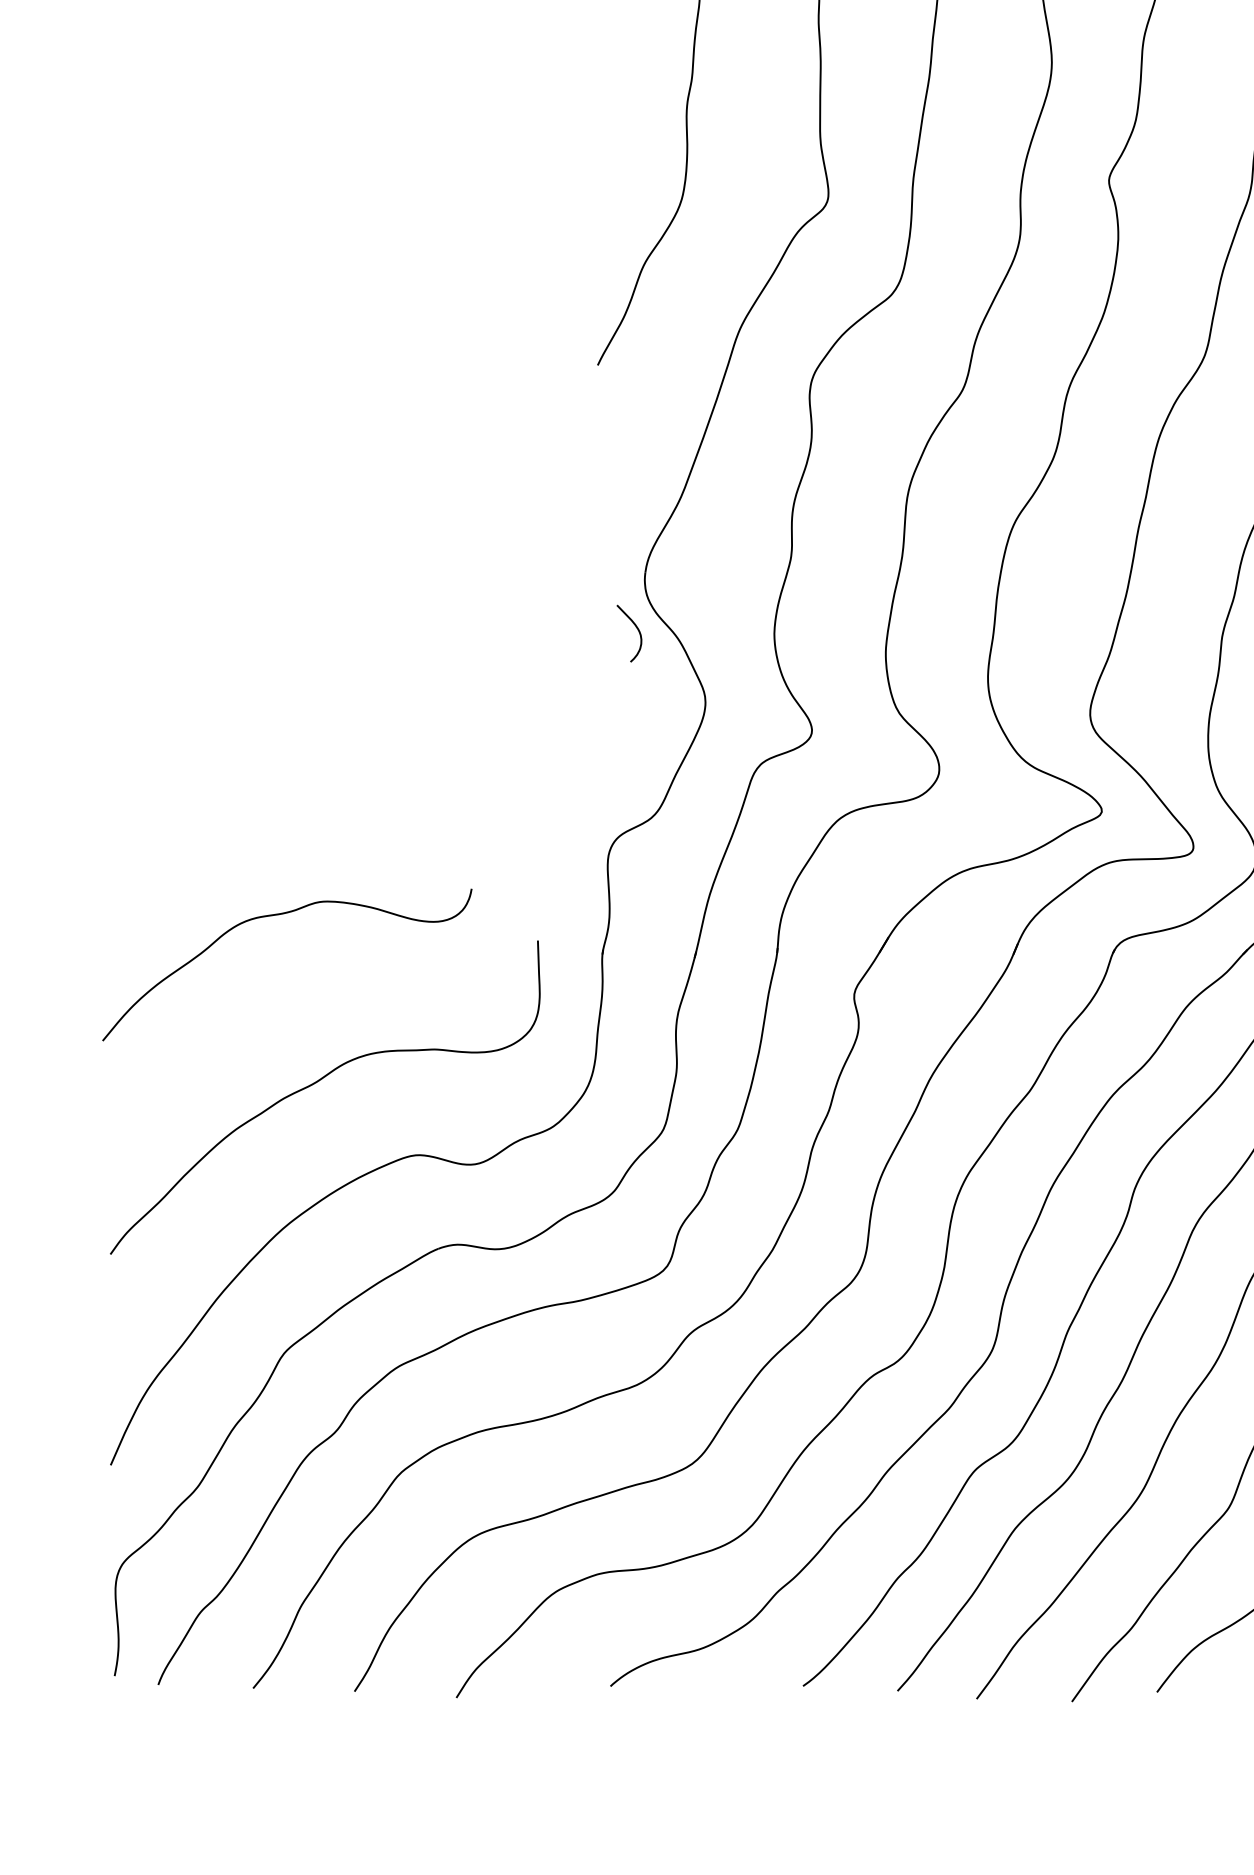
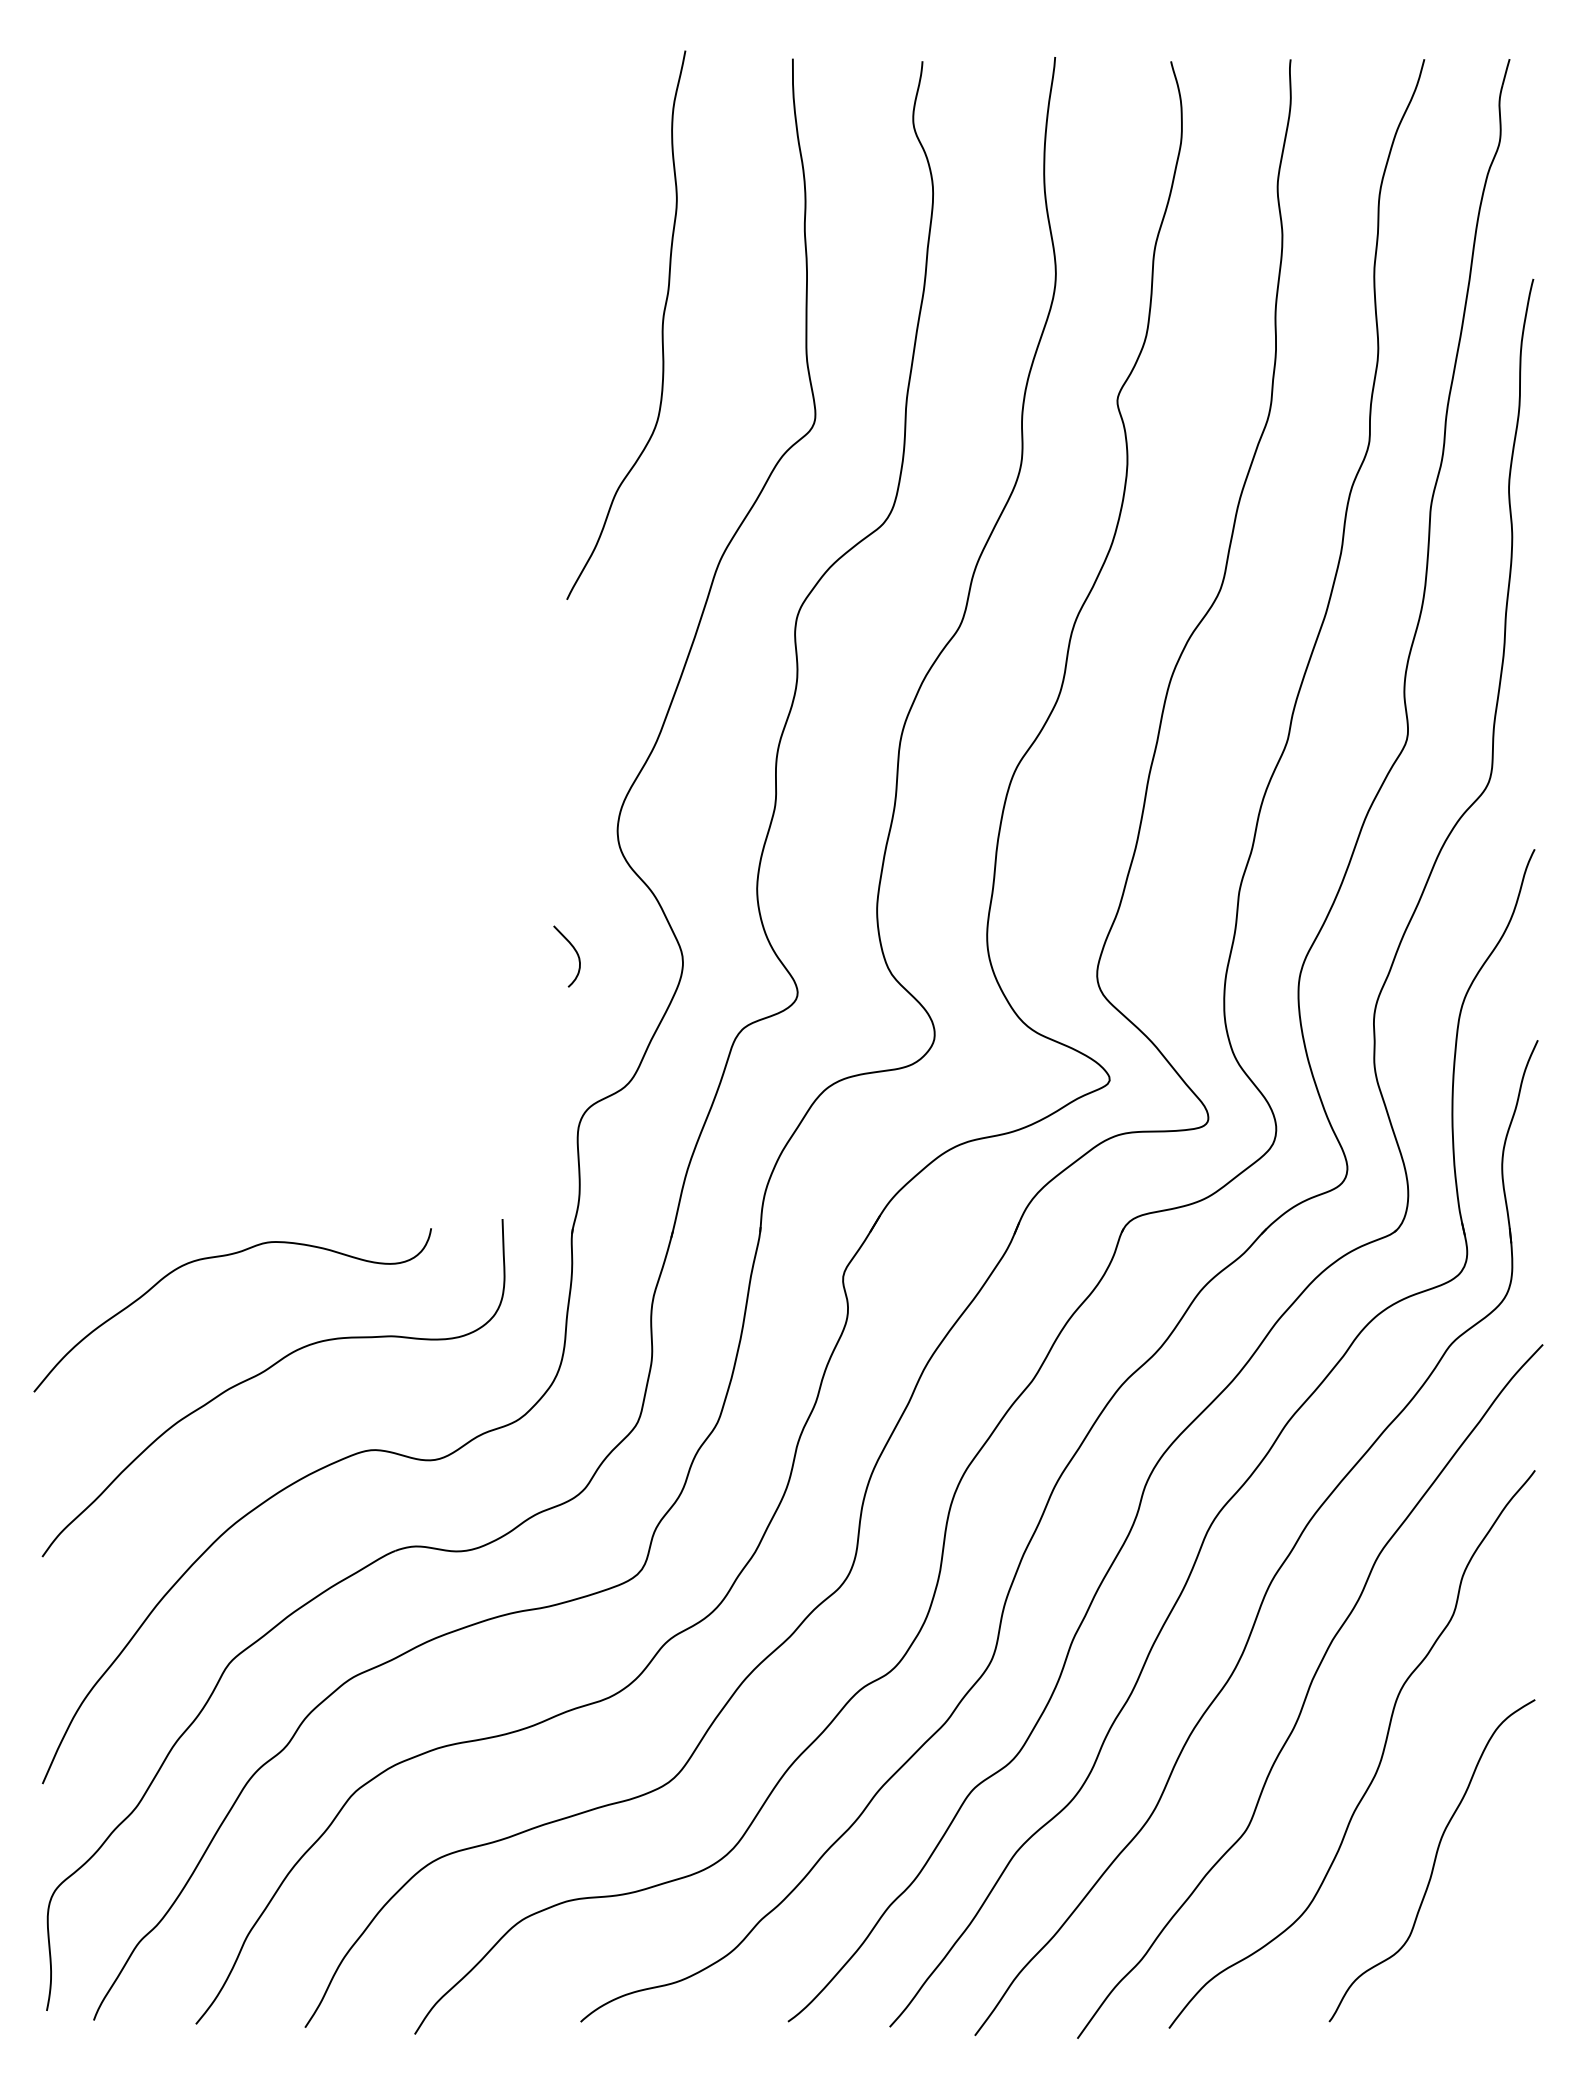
curve: (637, 629) -> (575, 952), moved
curve: (281, 915) -> (226, 1256), moved

